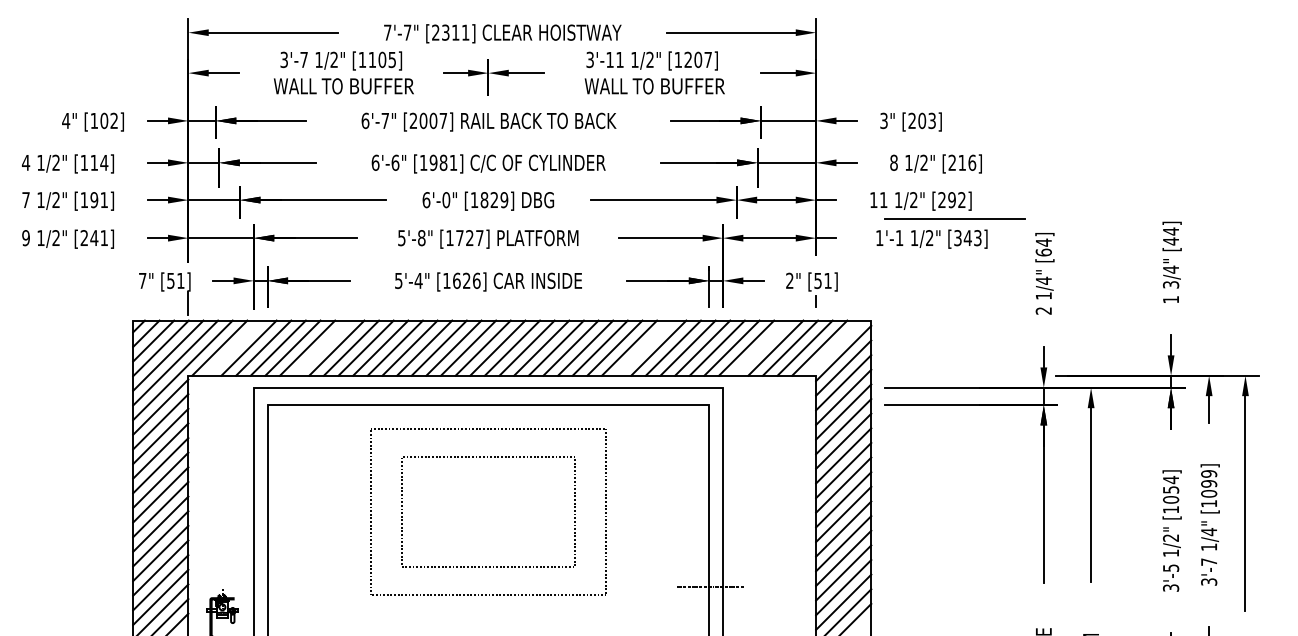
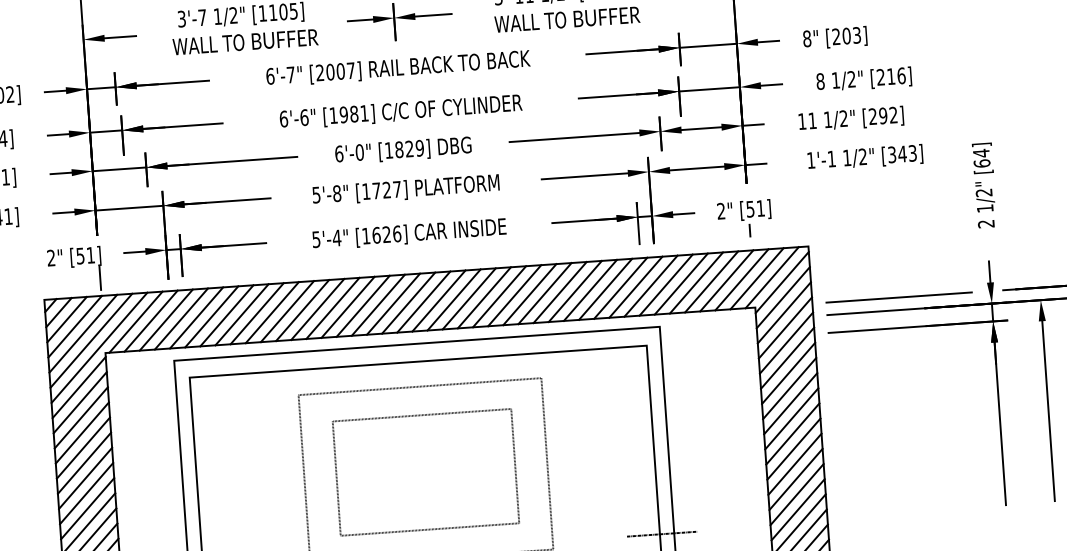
text: (883, 120) -> (806, 38), 3" -> 8"
line: (954, 218) -> (898, 297), moved
text: (142, 280) -> (51, 257), 7" -> 2"
text: (1043, 280) -> (983, 192), 1/4" -> 1/2"
line: (234, 347) -> (151, 320), added
line: (321, 347) -> (241, 314), added
line: (643, 347) -> (574, 290), added
line: (760, 347) -> (695, 282), added
line: (833, 347) -> (771, 277), added

